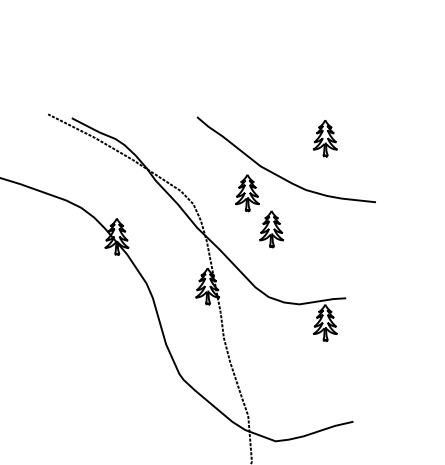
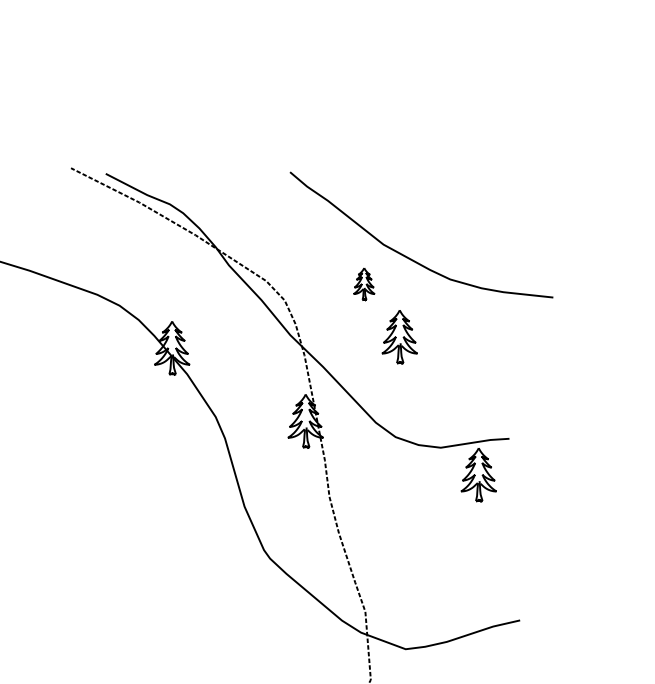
part: (325, 138) -> (479, 203), removed
part: (247, 193) -> (364, 284), size x0.6

